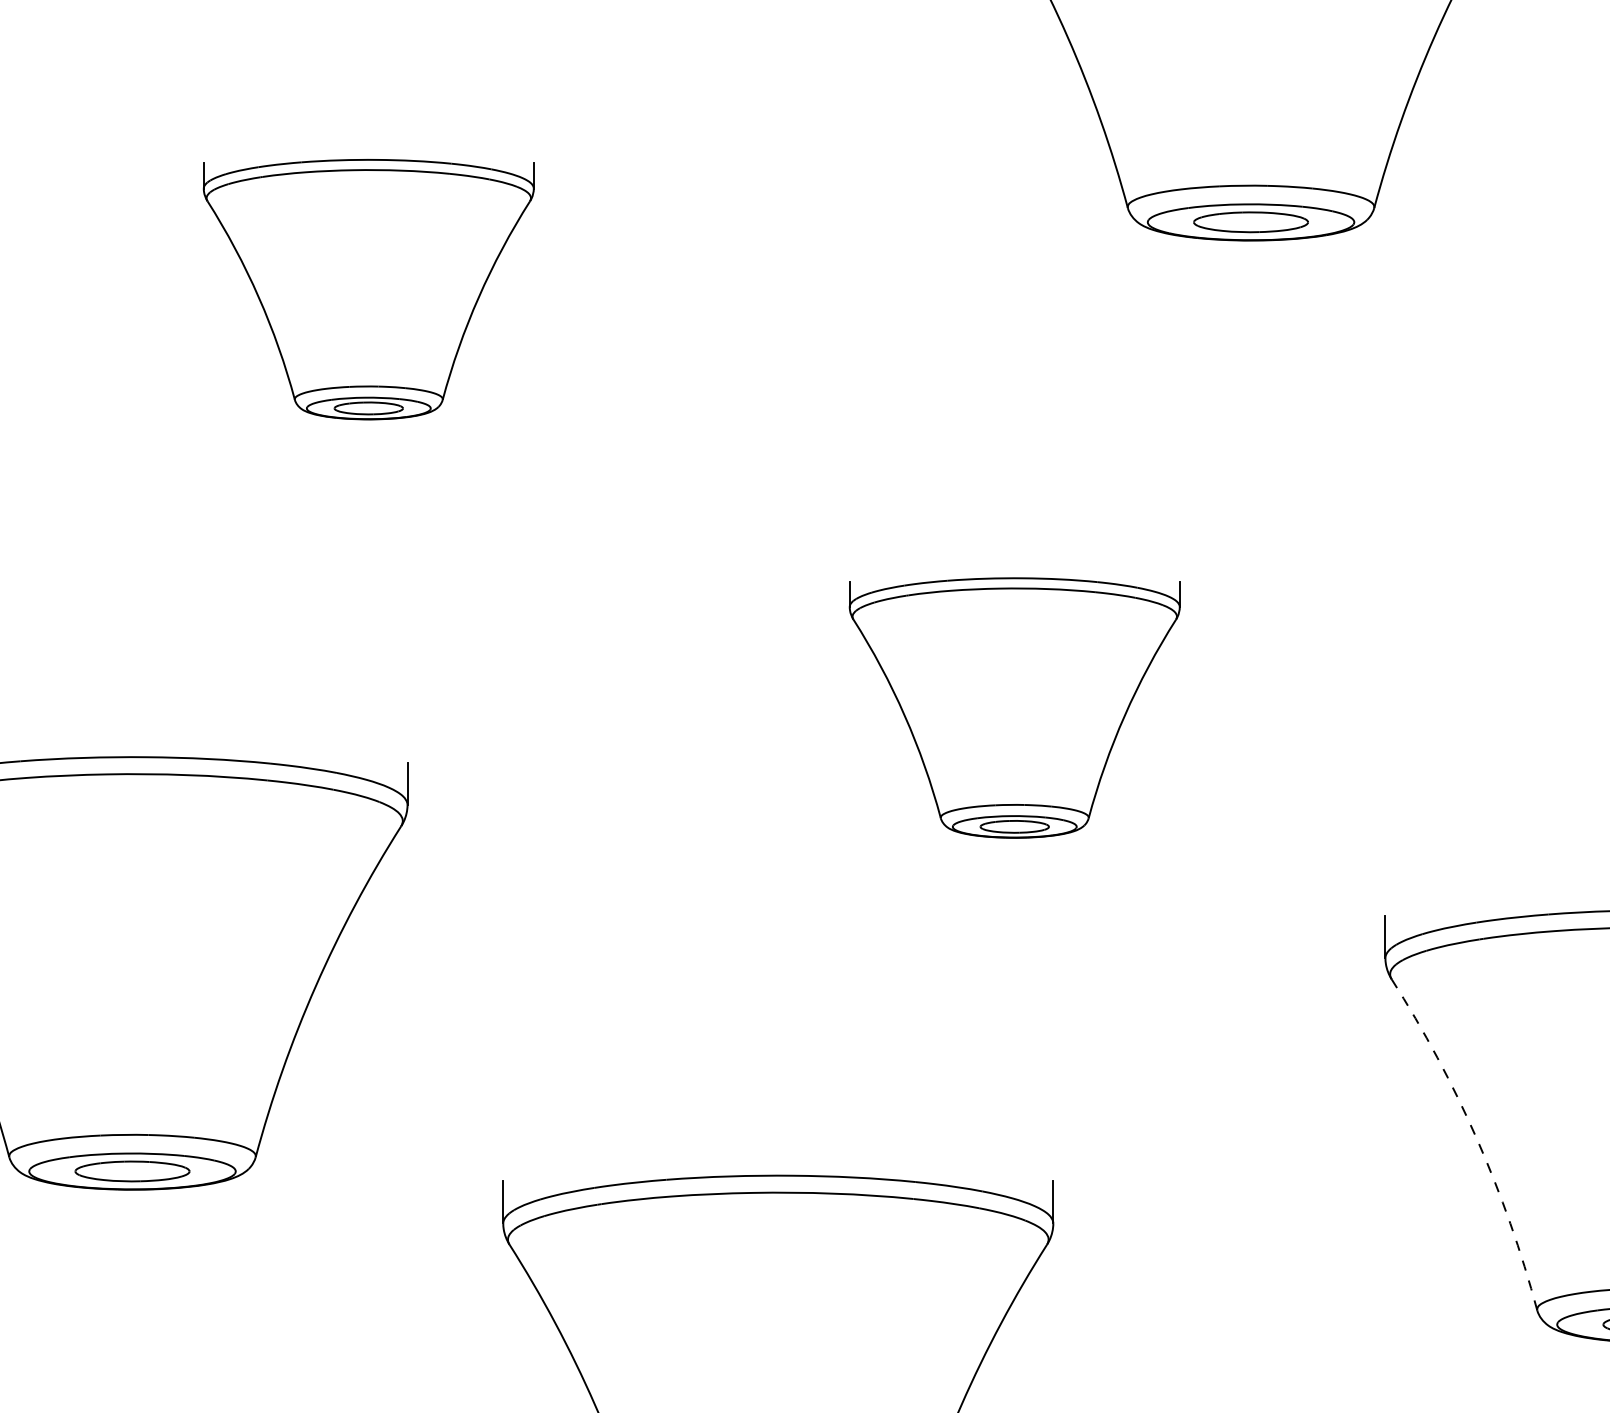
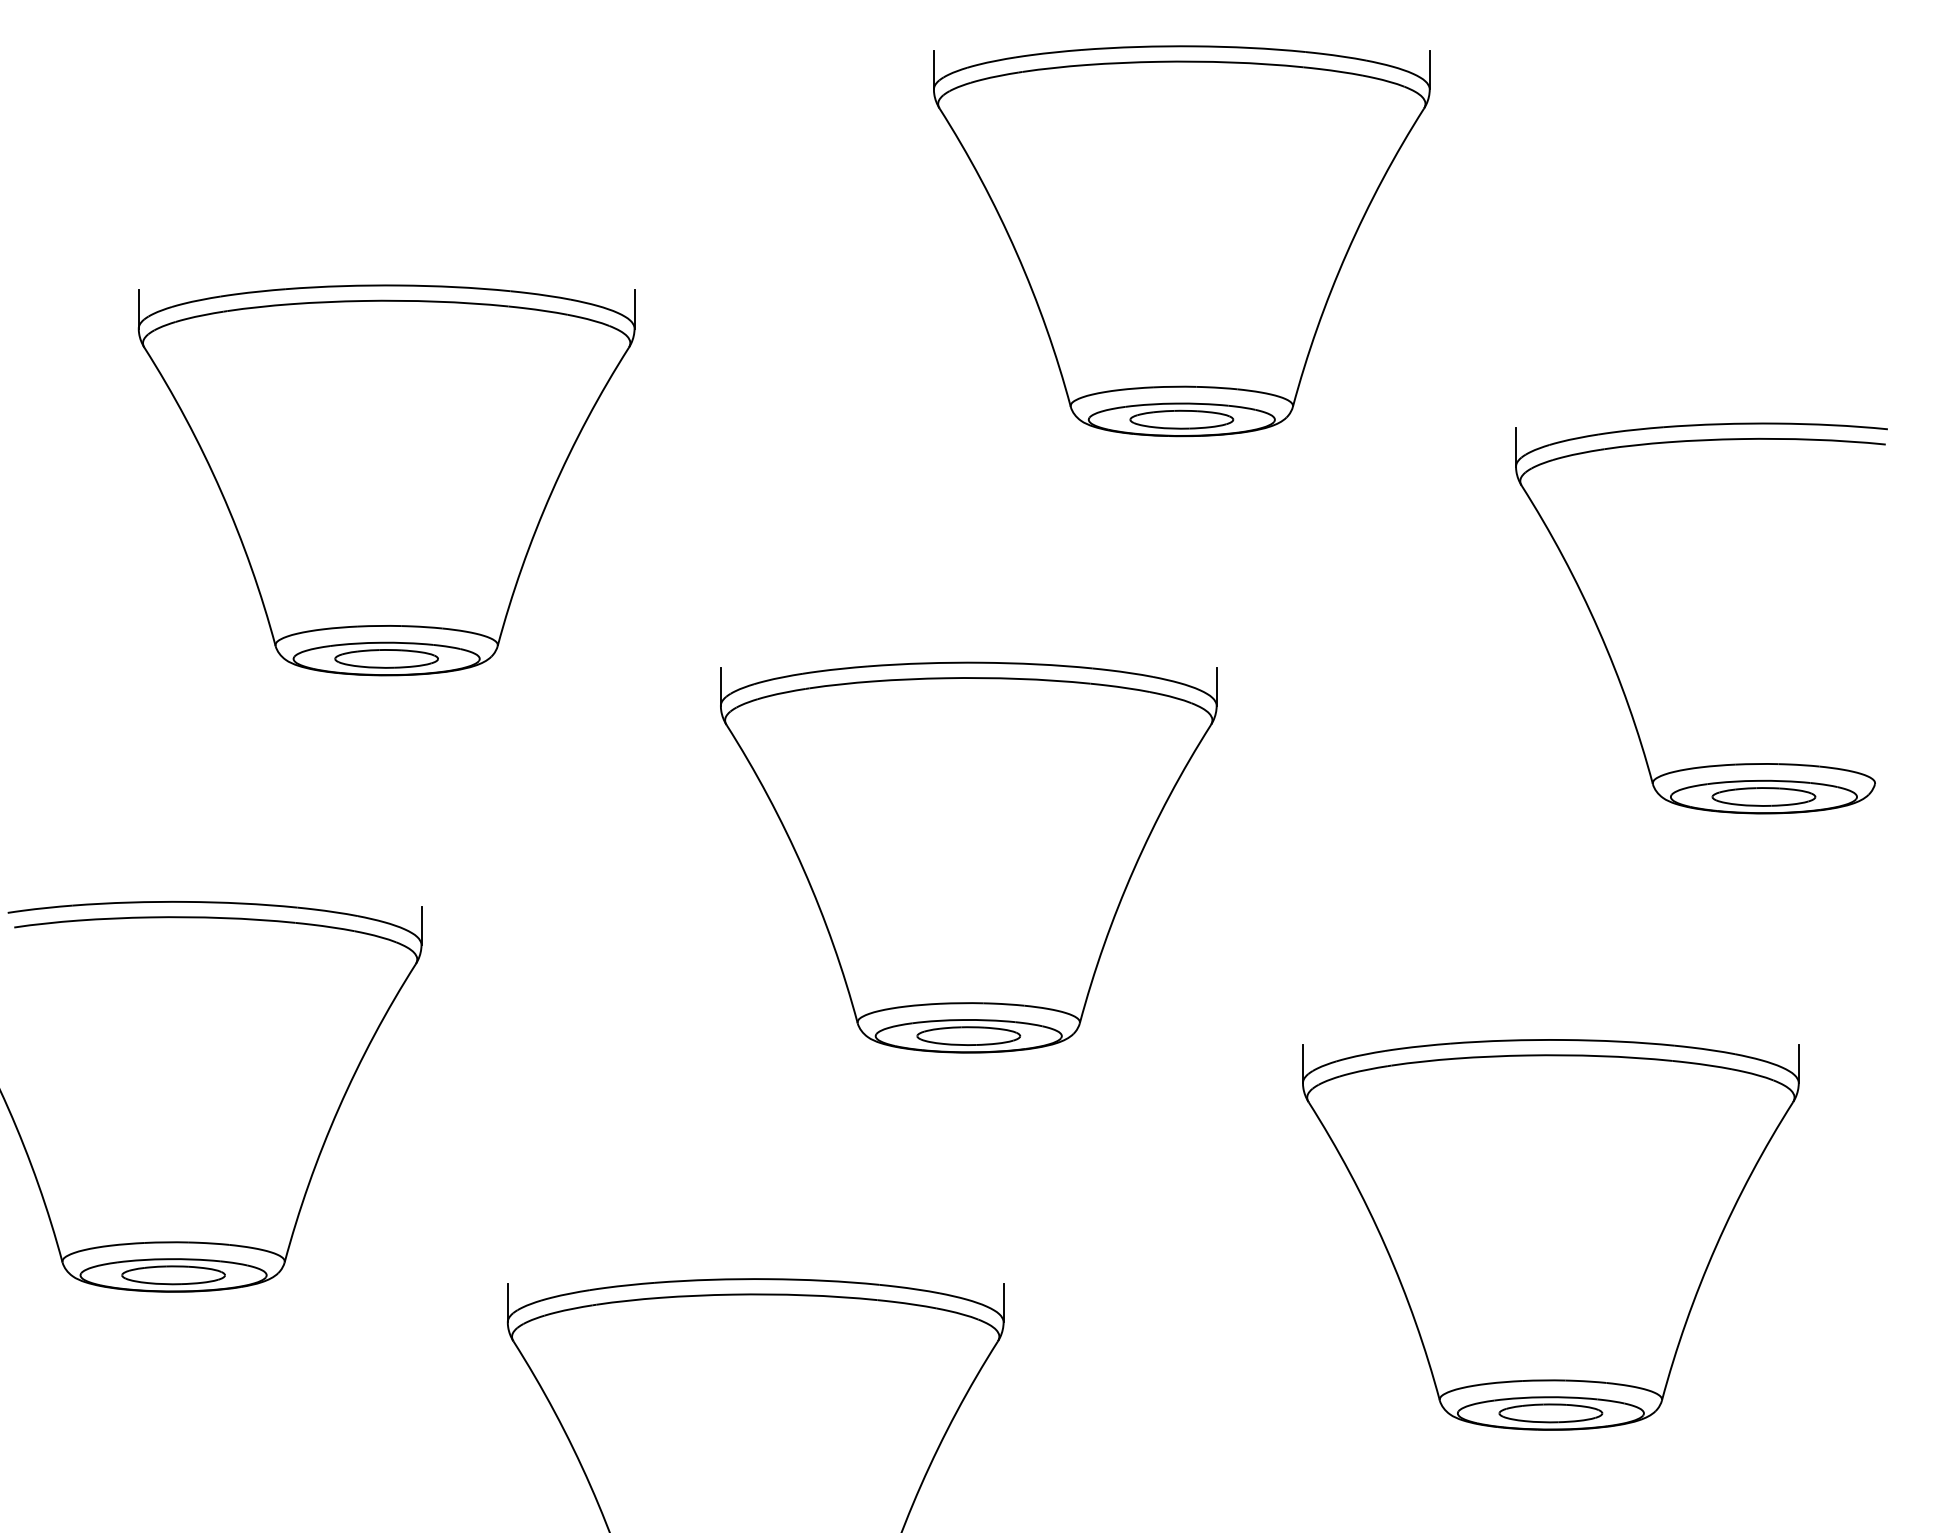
part: (368, 289) -> (386, 480), size x1.67
part: (1014, 707) -> (968, 857), size x1.67
arc: (1476, 1139) -> (1385, 1246), dashed -> solid

